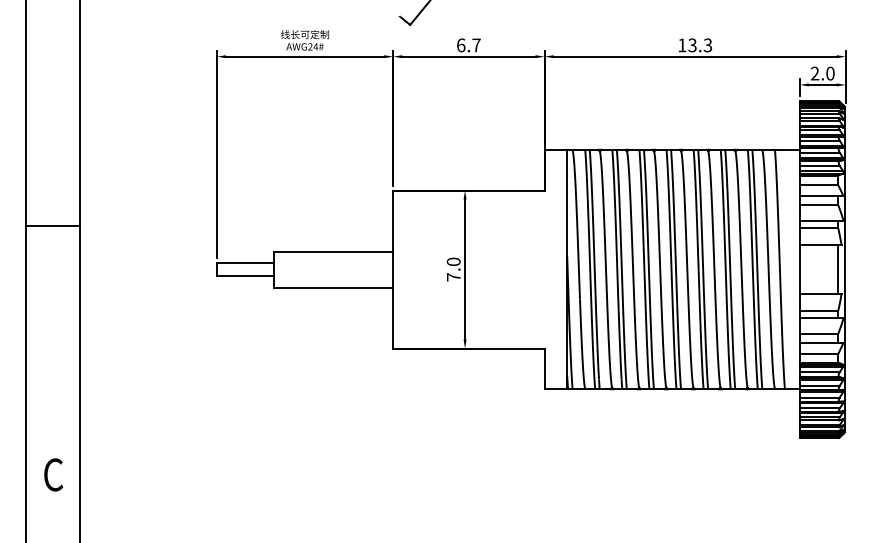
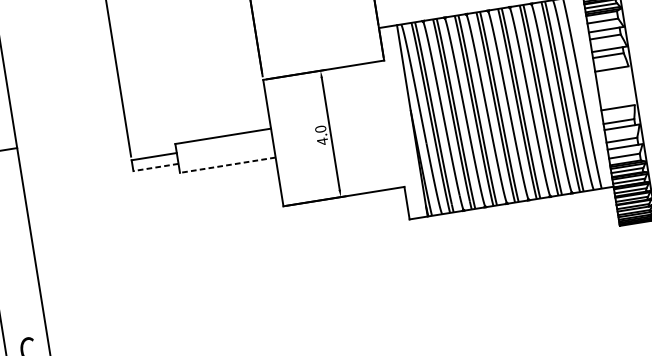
line: (838, 269) -> (629, 86), removed
line: (244, 276) -> (155, 167), solid -> dashed
text: (453, 276) -> (322, 140), 7.0 -> 4.0
line: (333, 287) -> (227, 165), solid -> dashed

